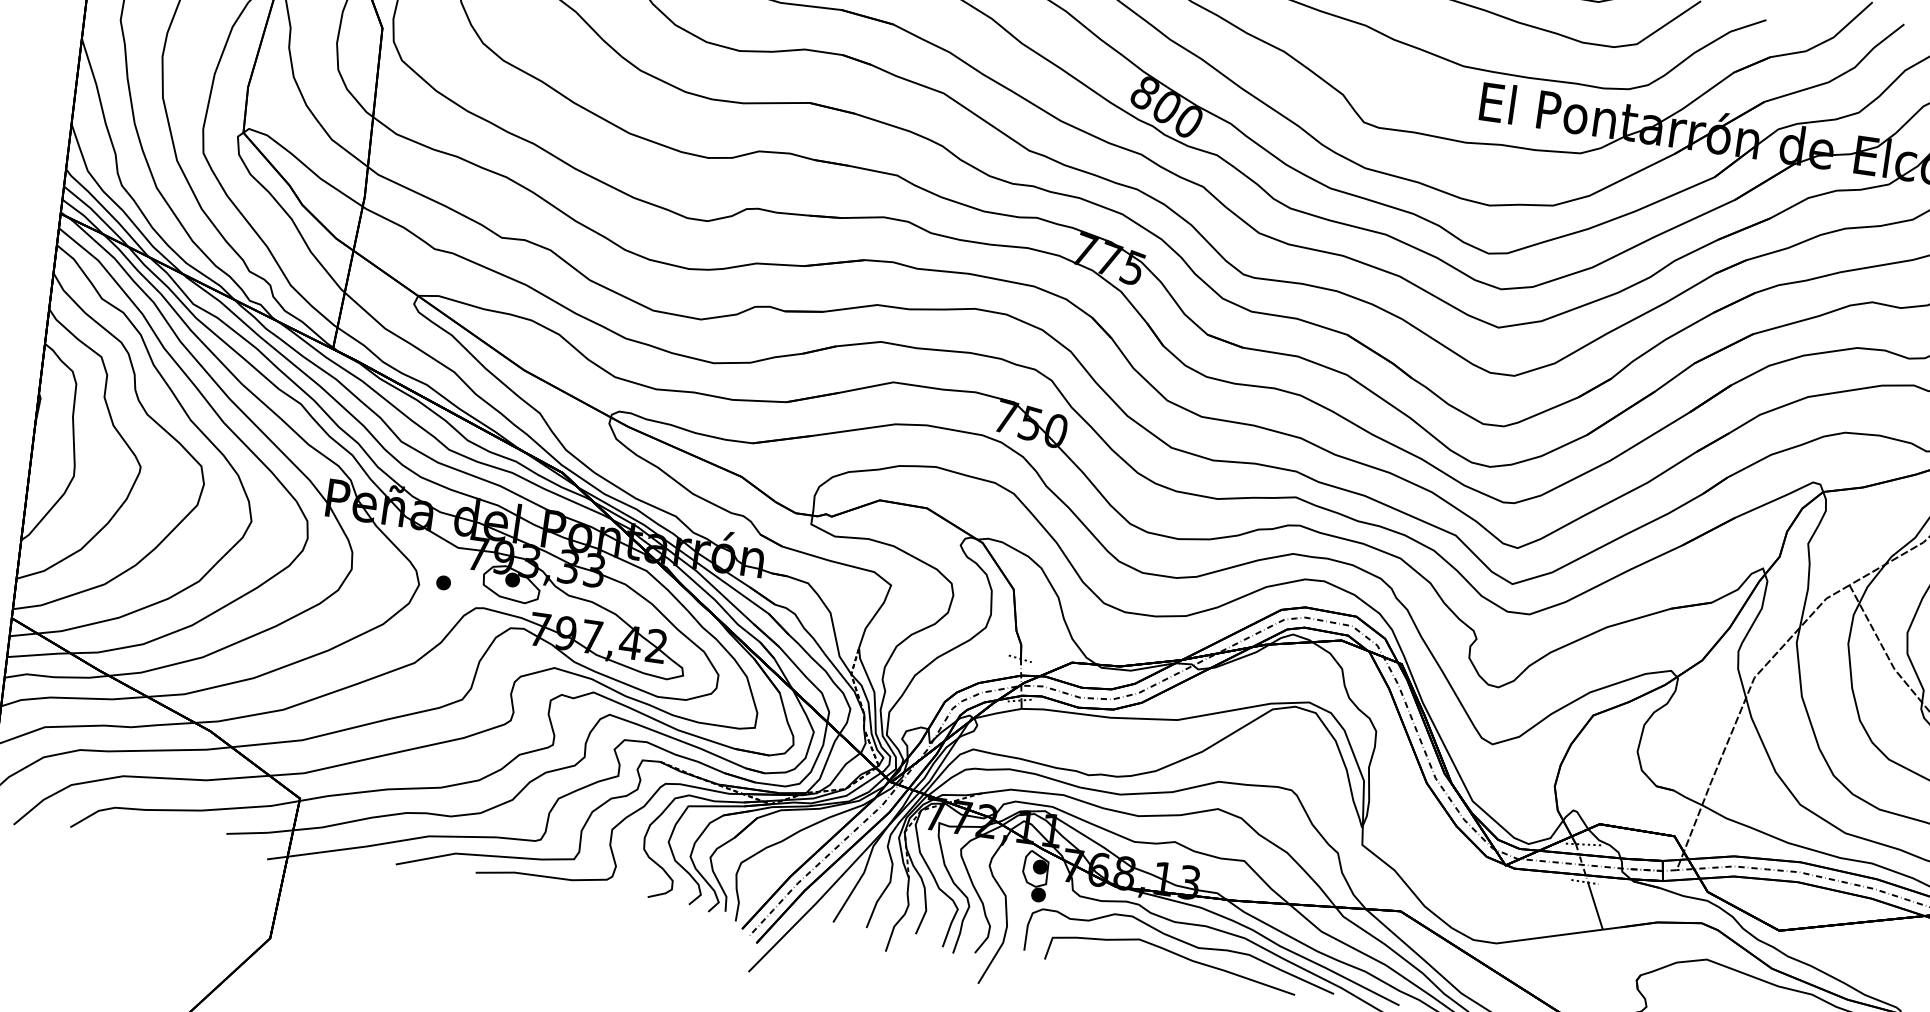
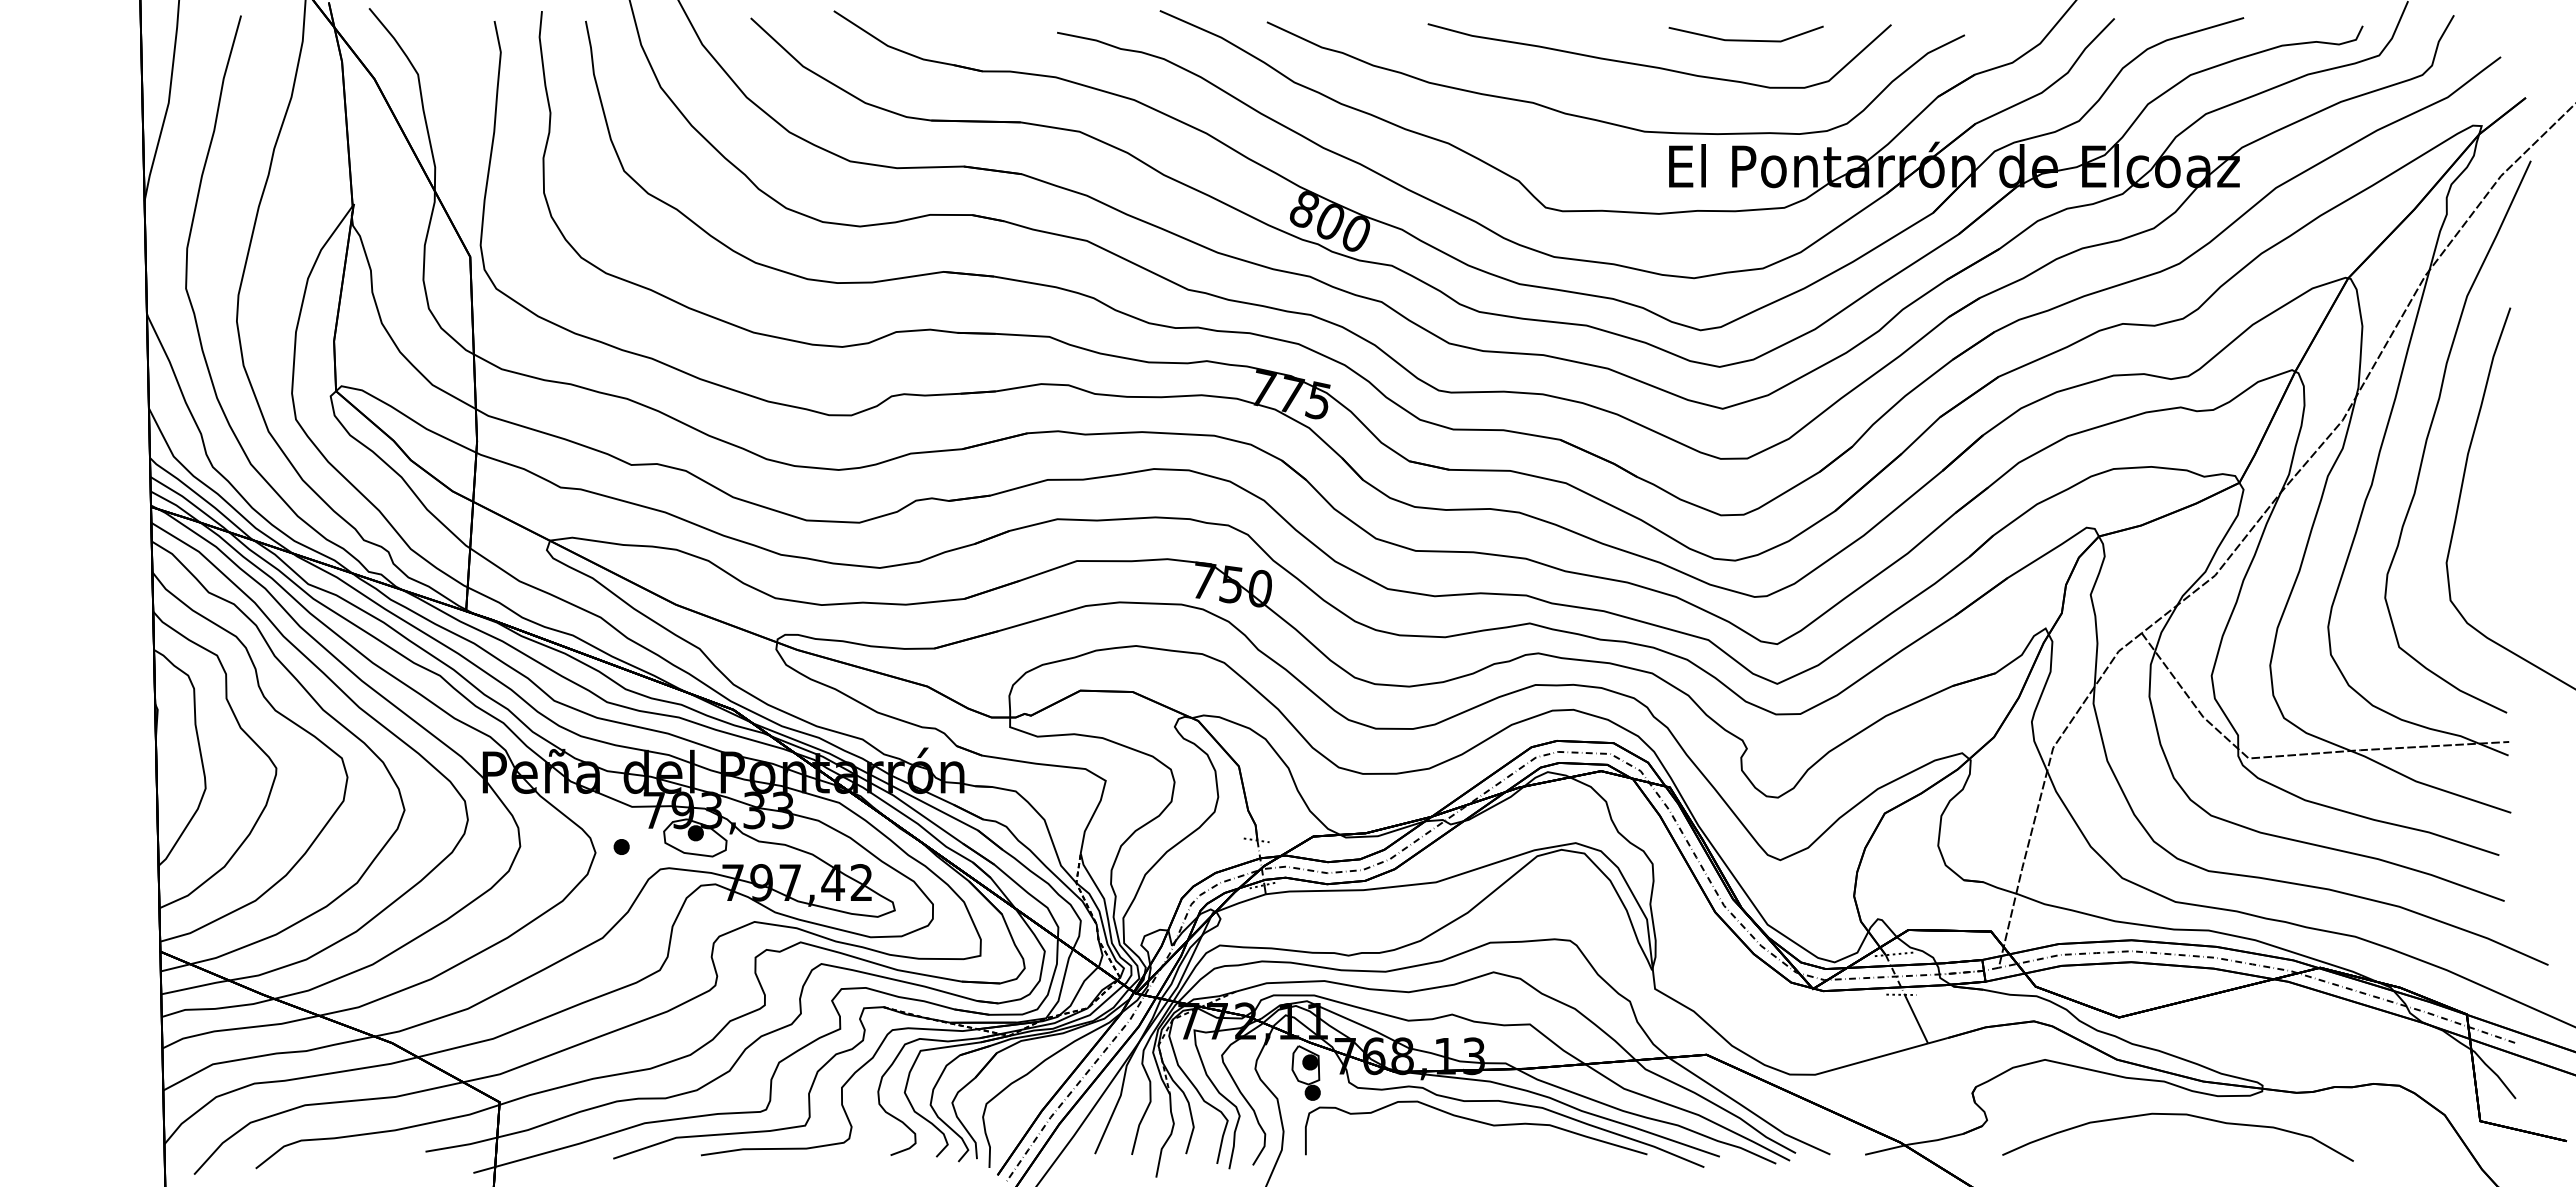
curve: (1175, 954) -> (1469, 1136), removed

